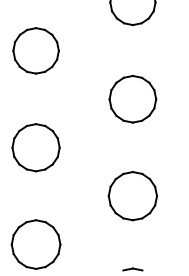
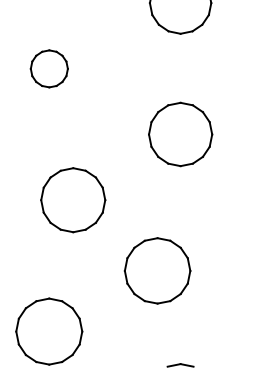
part: (36, 50) -> (49, 68), size x0.6
part: (36, 147) -> (73, 200), moved
part: (132, 195) -> (157, 270), moved

